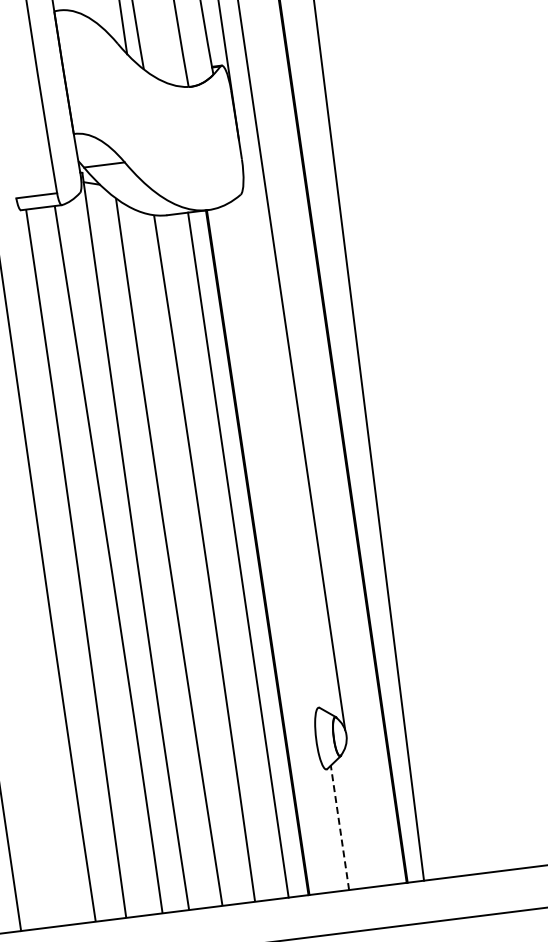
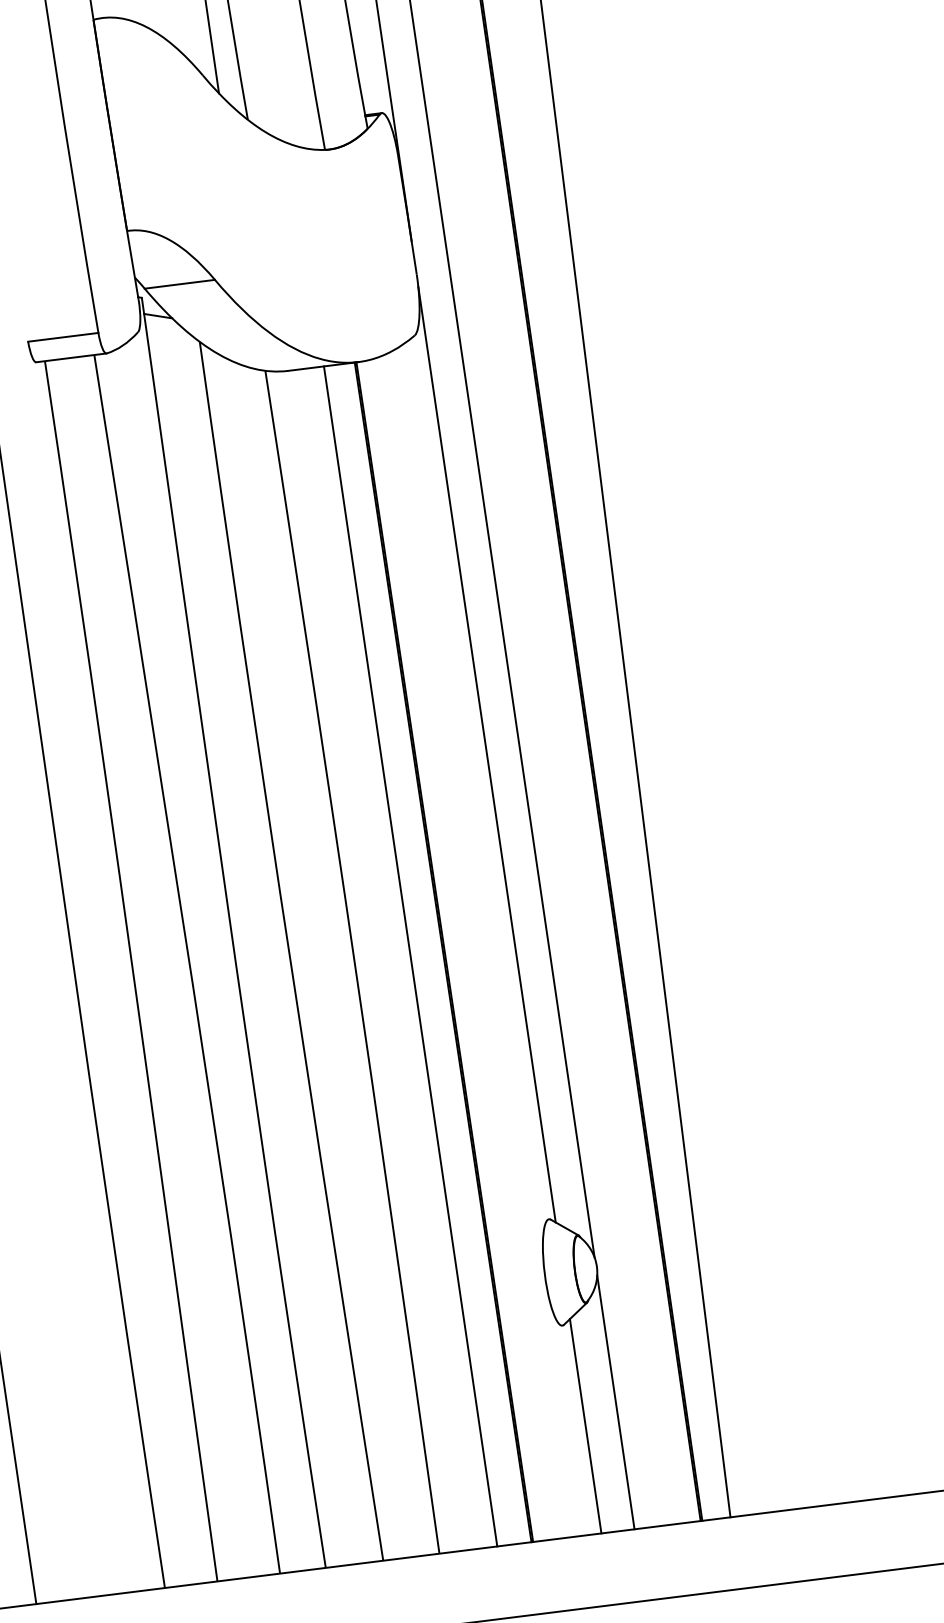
line: (282, 437) -> (486, 753), added
line: (357, 813) -> (615, 1401), added
line: (339, 827) -> (584, 1425), dashed -> solid

